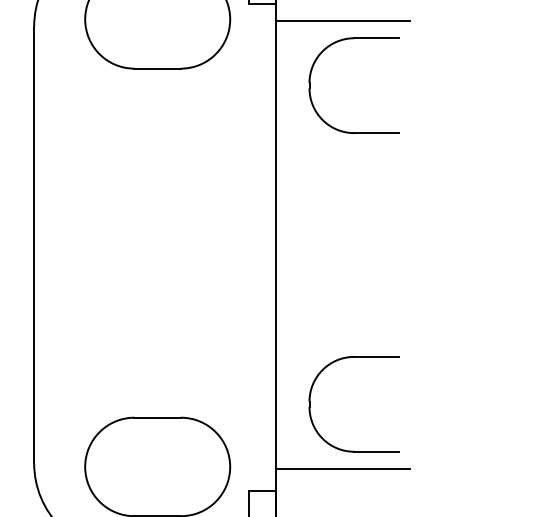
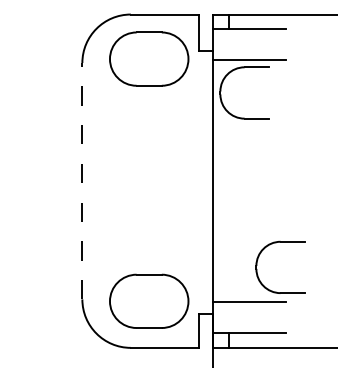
part: (311, 82) -> (221, 91), moved
line: (34, 243) -> (82, 180), solid -> dashed
part: (318, 378) -> (261, 253), moved

